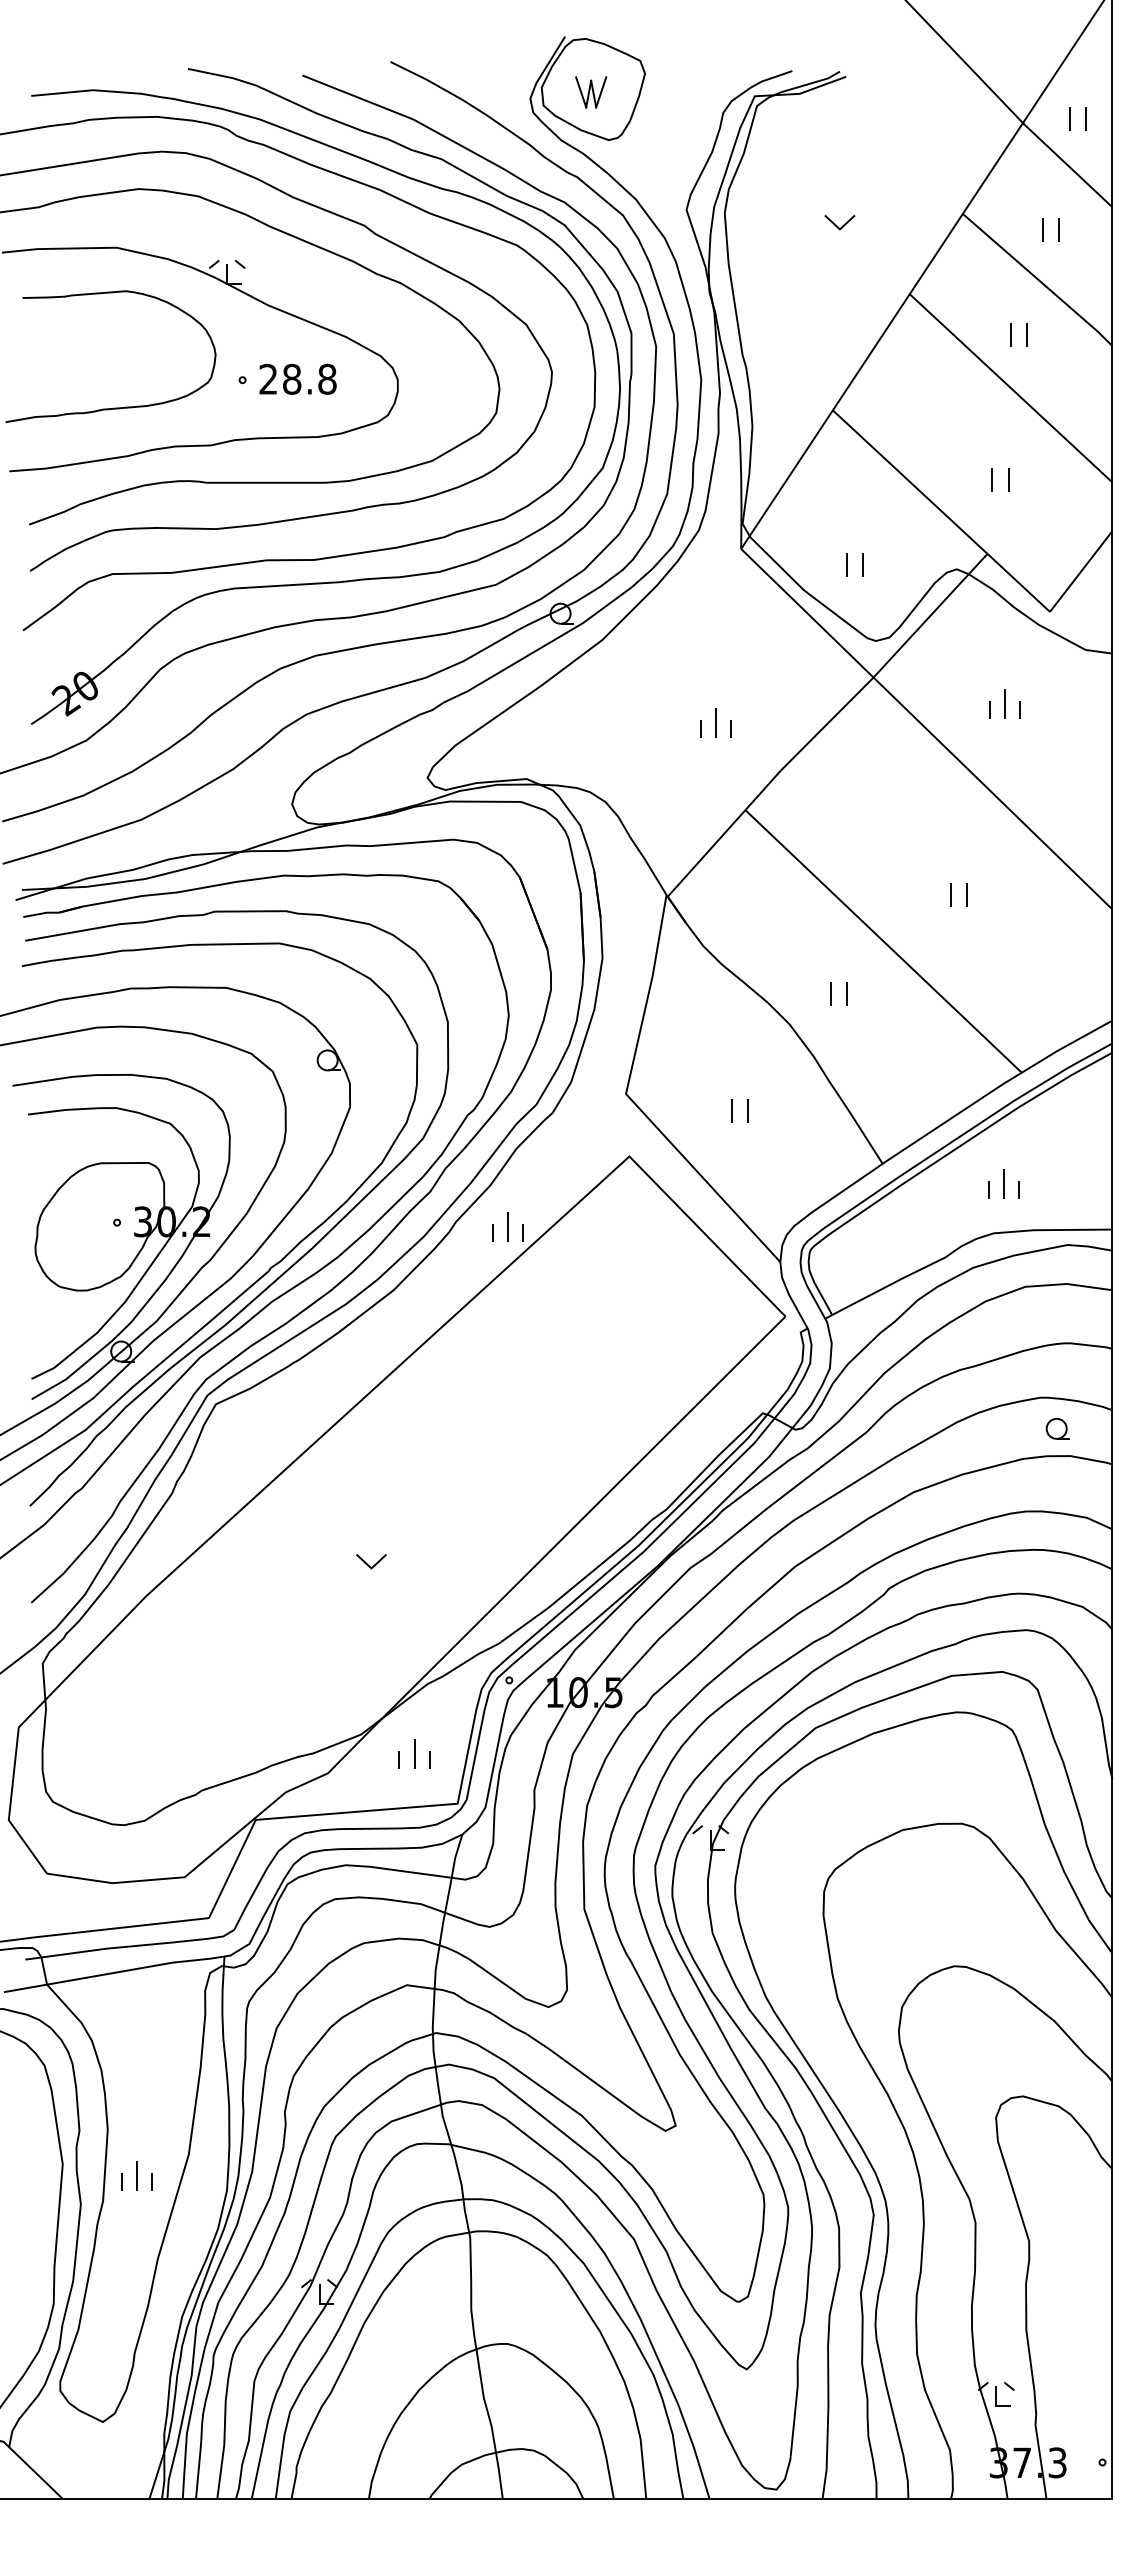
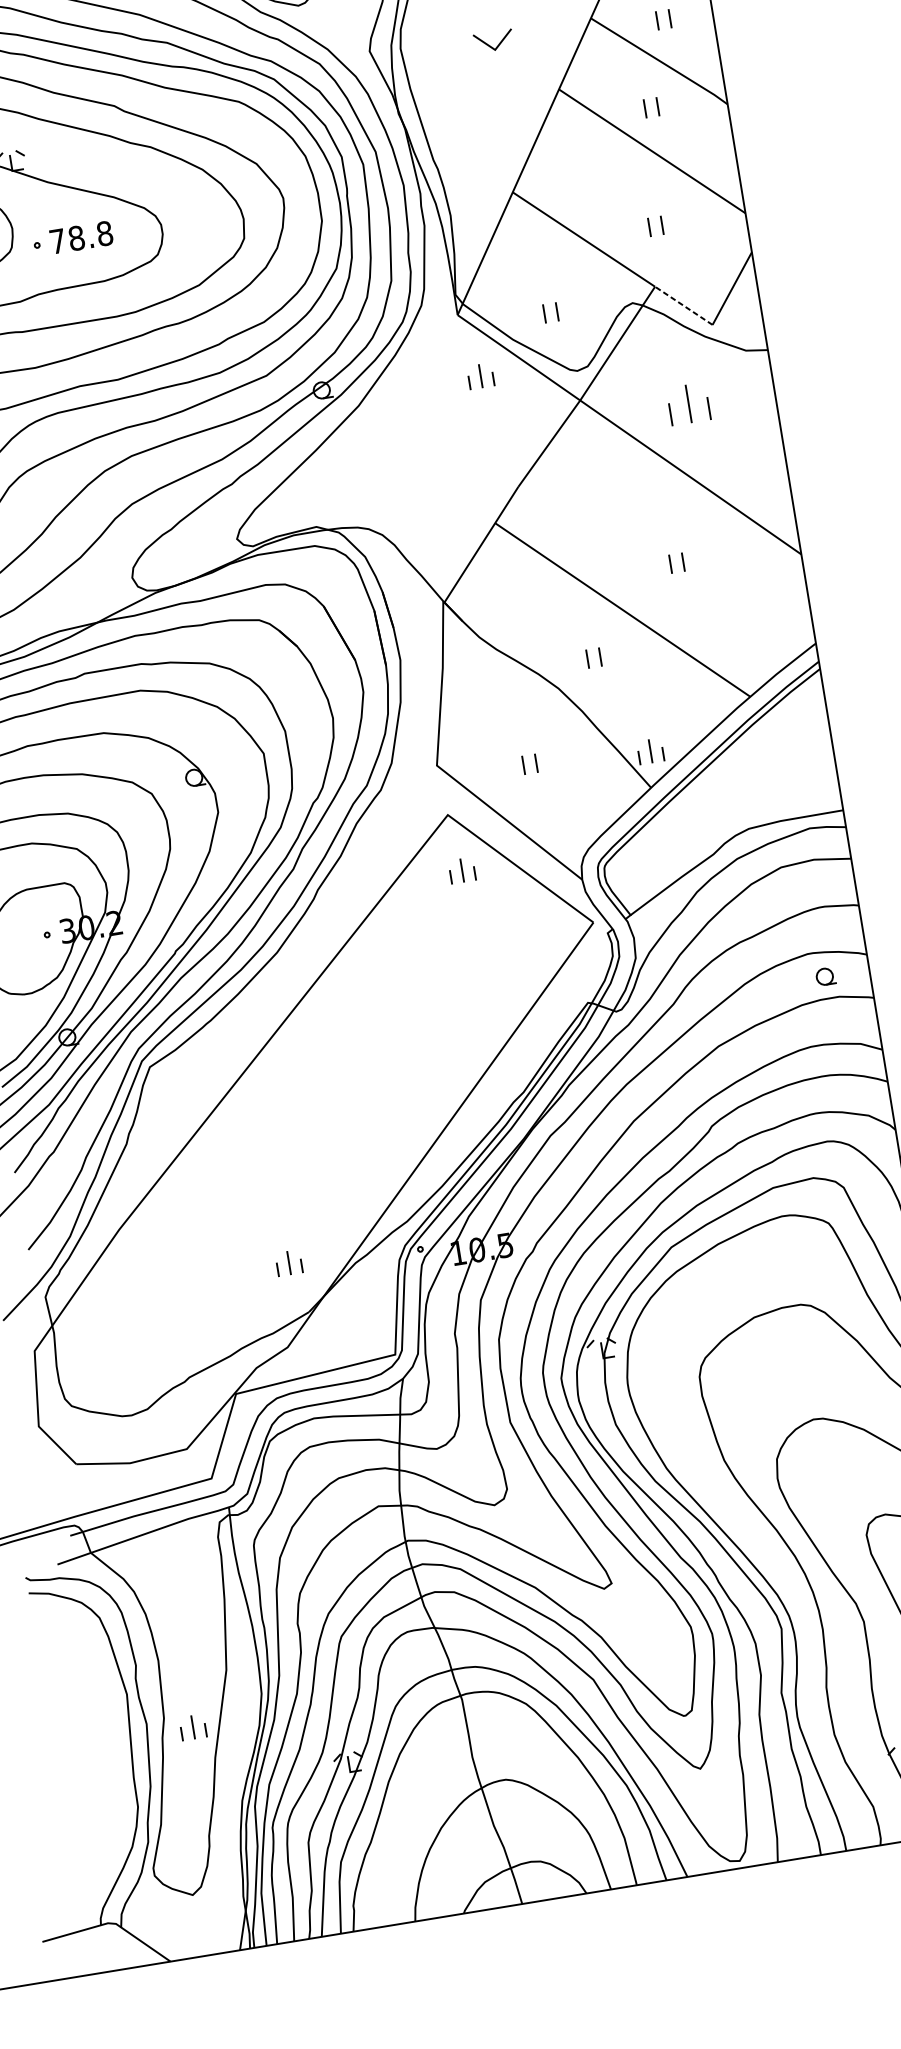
part: (839, 222) -> (493, 41), size x1.6
text: (268, 378) -> (57, 240), 28.8 -> 78.8
line: (1018, 582) -> (683, 305), solid -> dashed
part: (1004, 703) -> (688, 404), size x1.6
part: (715, 722) -> (480, 375), moved
part: (1003, 1183) -> (649, 750), moved
part: (507, 1226) -> (461, 870), moved
part: (371, 1561) -> (294, 1172), removed
part: (414, 1753) -> (289, 1262), moved
part: (136, 2175) -> (192, 1727), moved

